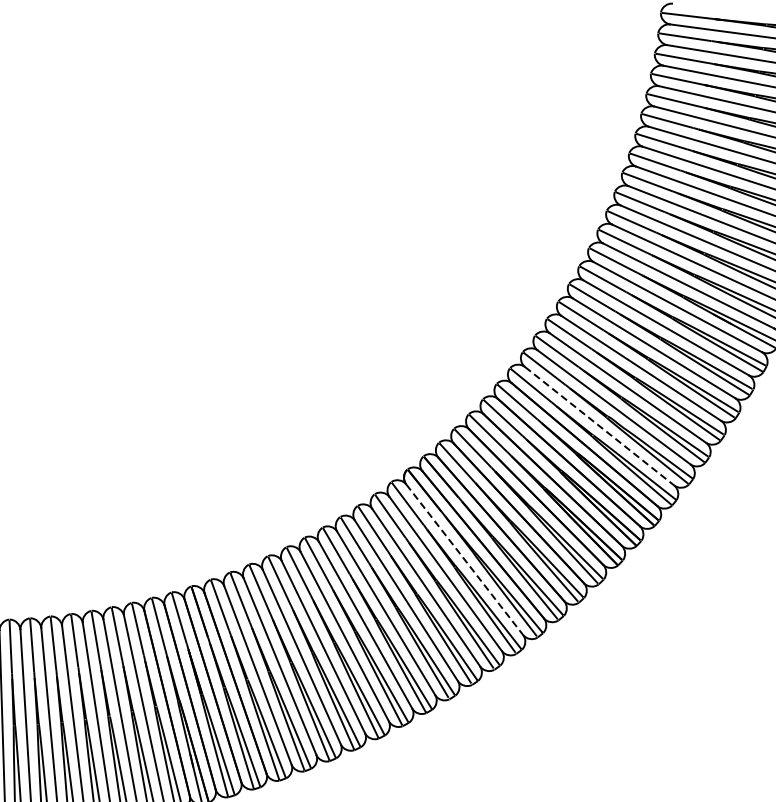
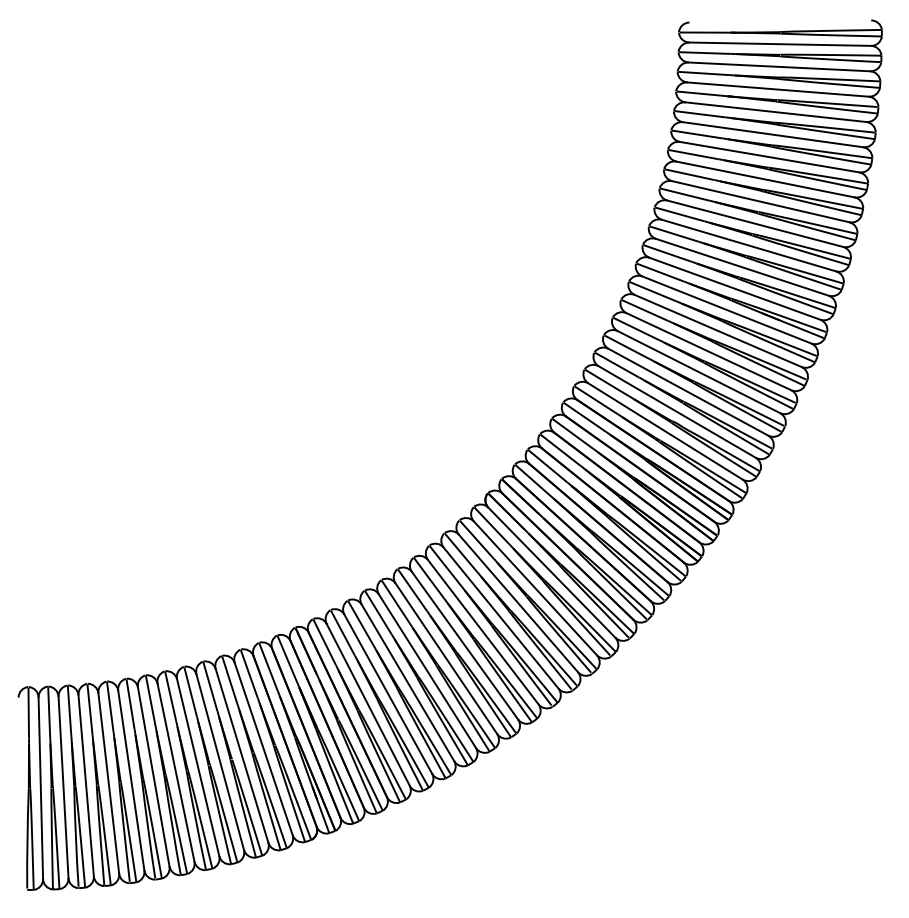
line: (599, 426) -> (665, 431), dashed -> solid
line: (464, 559) -> (551, 572), dashed -> solid

